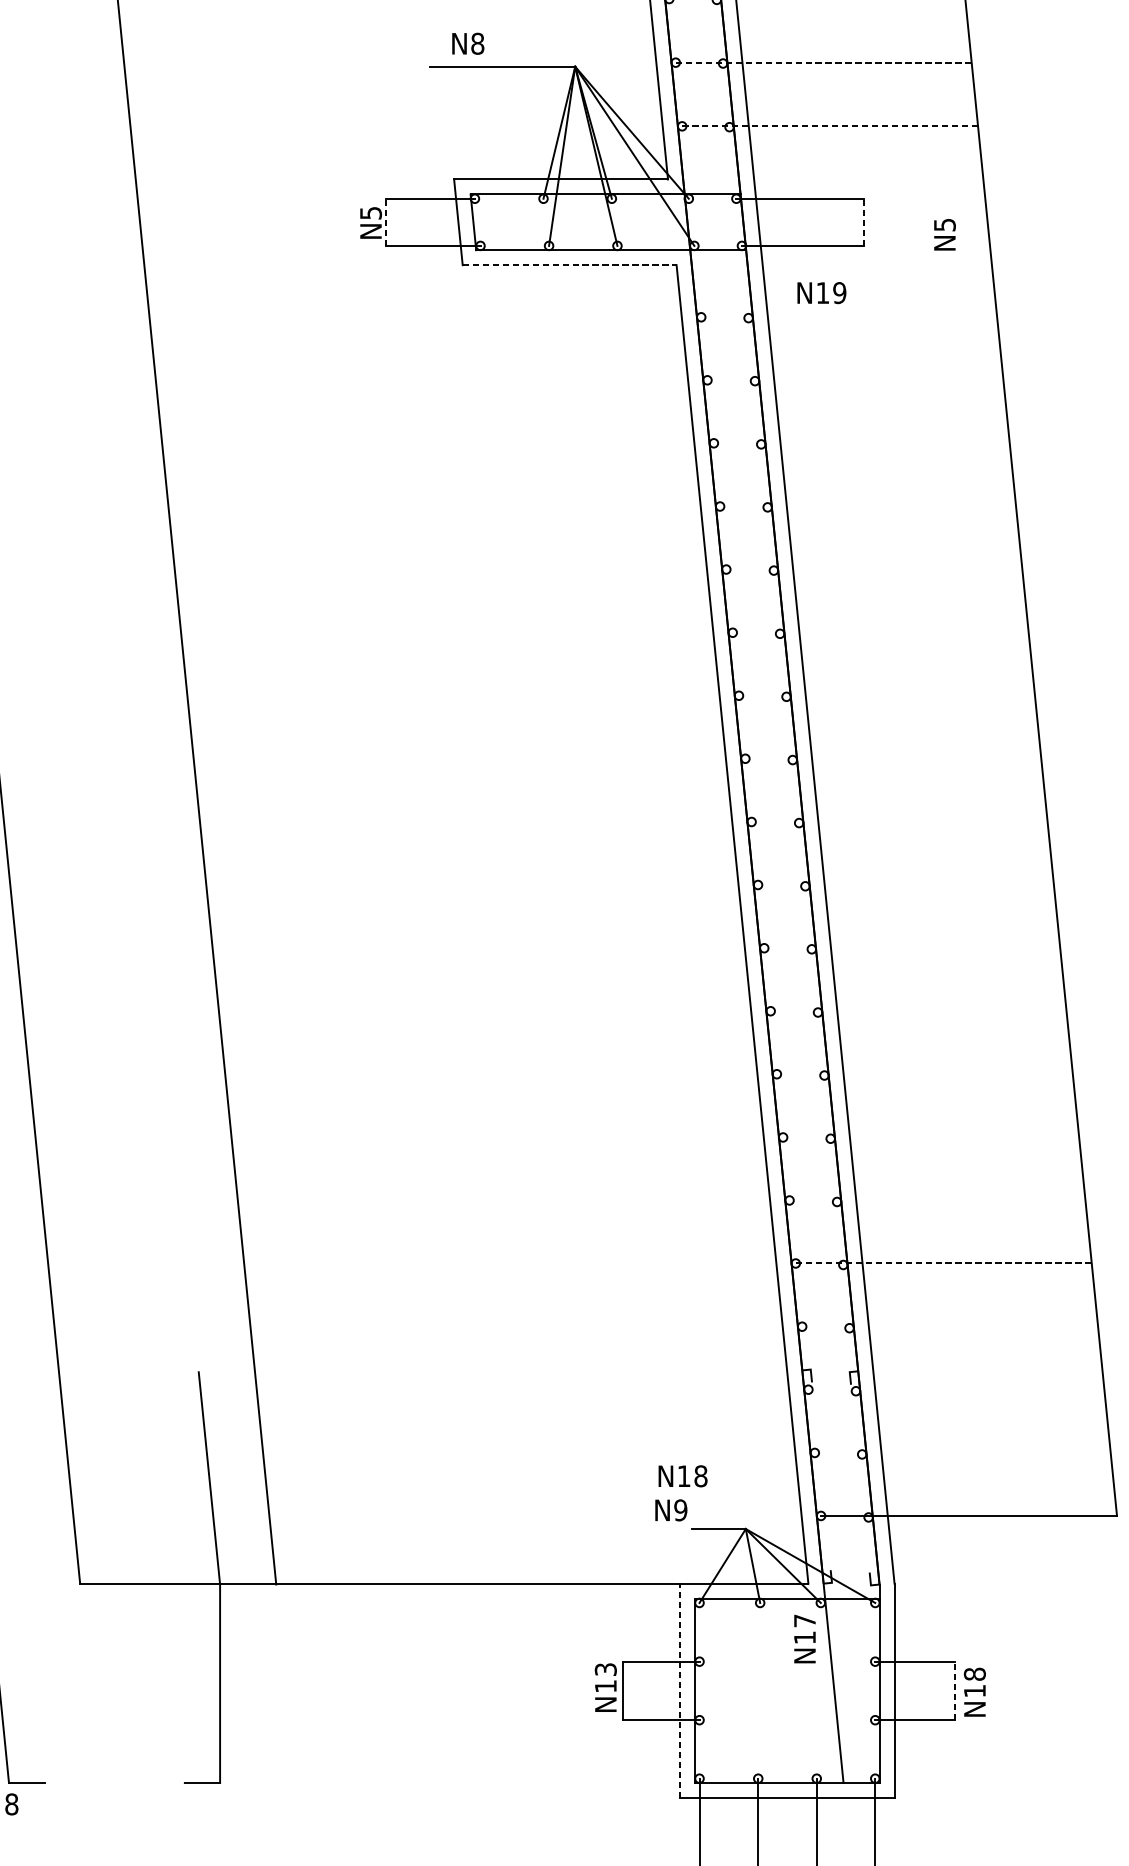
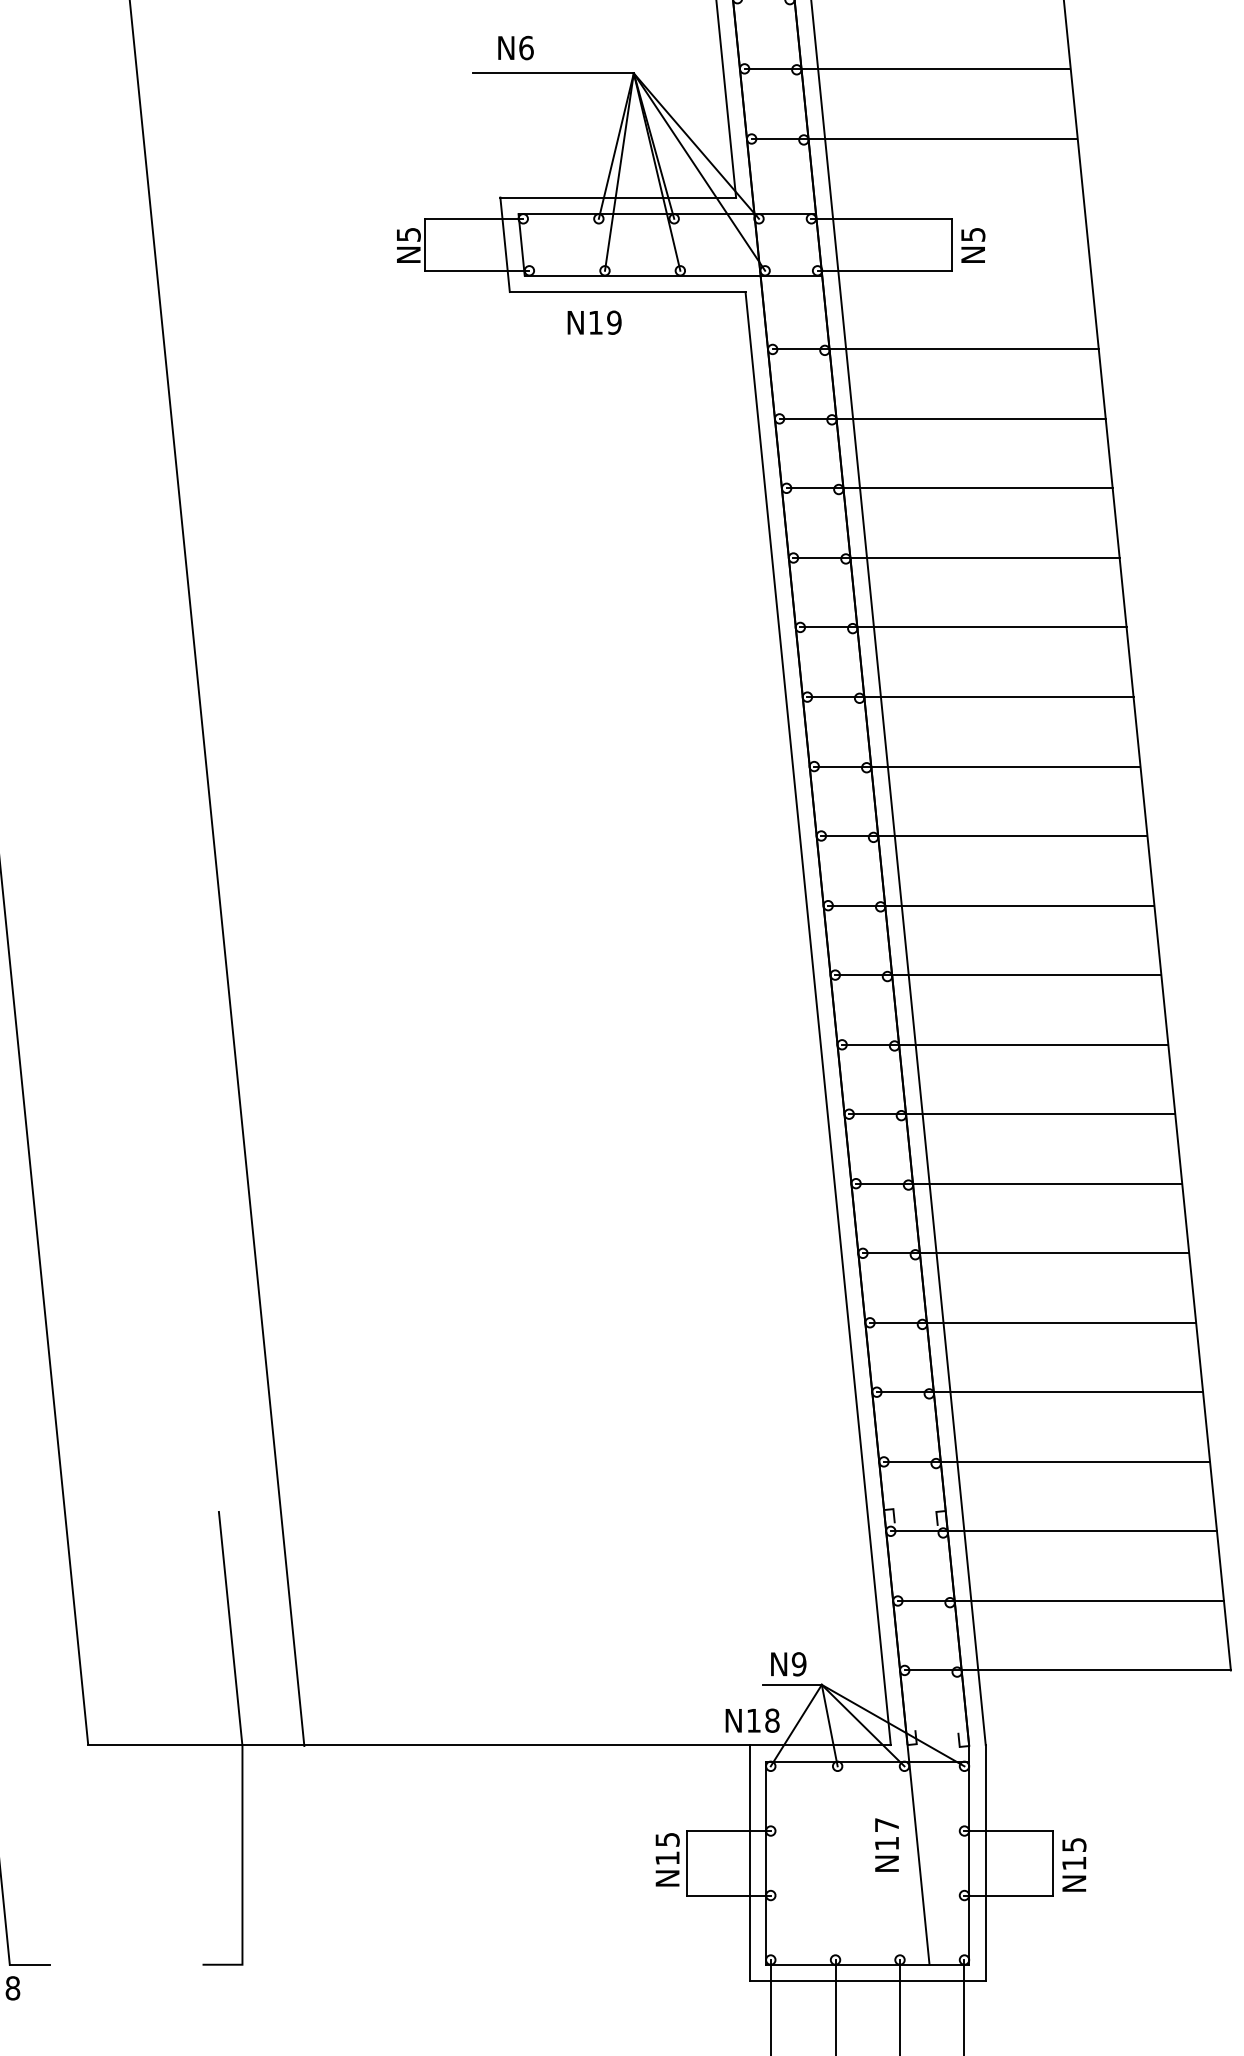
text: (477, 43) -> (526, 47), N8 -> N6
line: (823, 62) -> (907, 68), dashed -> solid
line: (829, 126) -> (914, 139), dashed -> solid
line: (386, 222) -> (425, 244), dashed -> solid
line: (864, 222) -> (952, 244), dashed -> solid
text: (945, 234) -> (973, 245), moved
line: (569, 265) -> (627, 292), dashed -> solid
text: (821, 292) -> (594, 322), moved
line: (848, 317) -> (935, 349), added
line: (855, 379) -> (942, 418), added
line: (861, 443) -> (949, 488), added
line: (868, 506) -> (956, 558), added
line: (874, 569) -> (963, 627), added
line: (880, 633) -> (970, 697), added
line: (887, 695) -> (977, 766), added
line: (893, 759) -> (984, 836), added
line: (899, 821) -> (991, 905), added
line: (906, 885) -> (998, 975), added
line: (912, 947) -> (1005, 1044), added
line: (918, 1011) -> (1012, 1114), added
line: (925, 1074) -> (1019, 1183), added
line: (930, 1137) -> (1025, 1253), added
line: (936, 1200) -> (1032, 1322), added
line: (944, 1263) -> (1040, 1392), dashed -> solid
line: (949, 1326) -> (1046, 1461), added
line: (956, 1389) -> (1053, 1531), added
line: (962, 1453) -> (1060, 1601), added
text: (682, 1476) -> (752, 1720), moved
text: (671, 1510) -> (788, 1664), moved
text: (804, 1638) -> (886, 1844), moved
text: (605, 1669) -> (667, 1839), N13 -> N15
text: (975, 1673) -> (1074, 1844), N18 -> N15
line: (680, 1690) -> (749, 1862), dashed -> solid
line: (955, 1690) -> (1052, 1862), dashed -> solid

